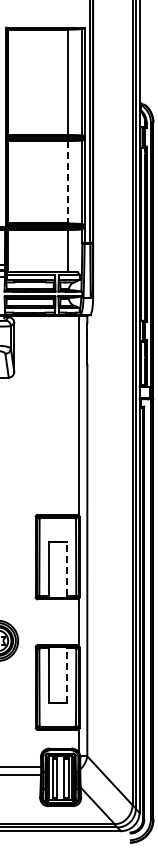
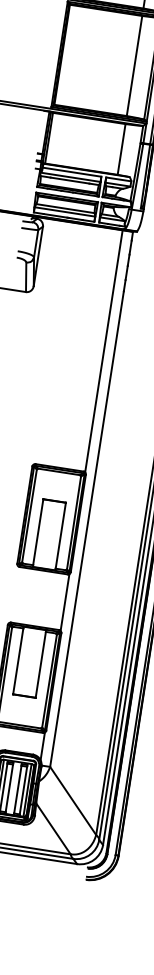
line: (67, 182) -> (134, 66), dashed -> solid
line: (67, 568) -> (61, 534), dashed -> solid
line: (67, 674) -> (41, 663), dashed -> solid

